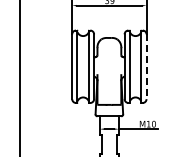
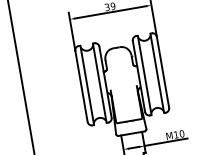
line: (146, 67) -> (163, 73), dashed -> solid

